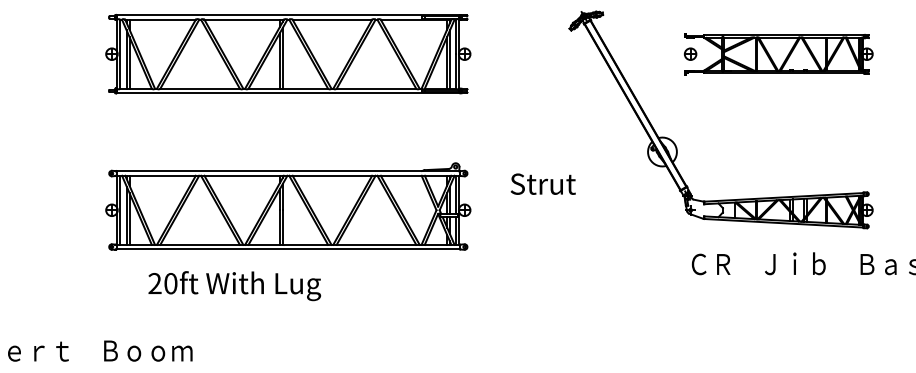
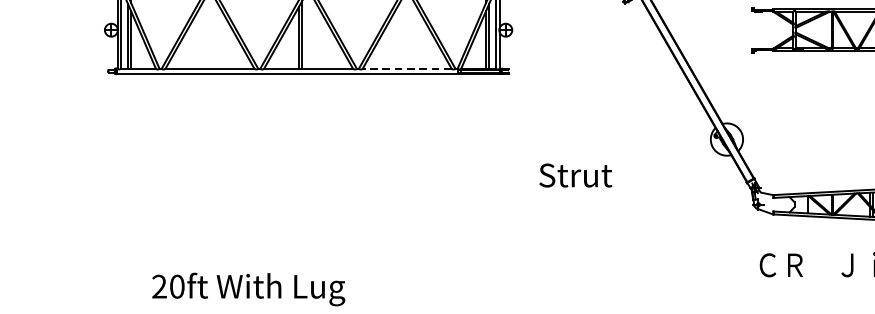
part: (690, 53) -> (758, 29), removed
line: (376, 88) -> (407, 68), solid -> dashed
text: (542, 183) -> (574, 174), moved
part: (288, 206) -> (308, 200), removed

